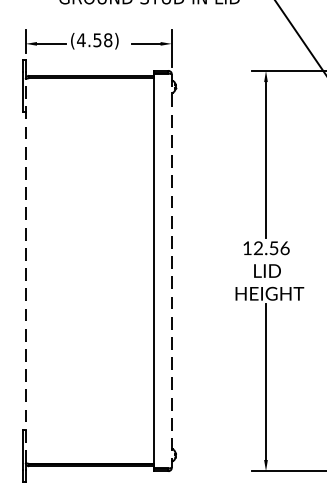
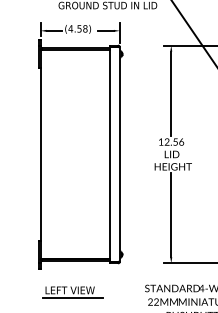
line: (25, 269) -> (40, 153), dashed -> solid
line: (170, 271) -> (119, 154), dashed -> solid

